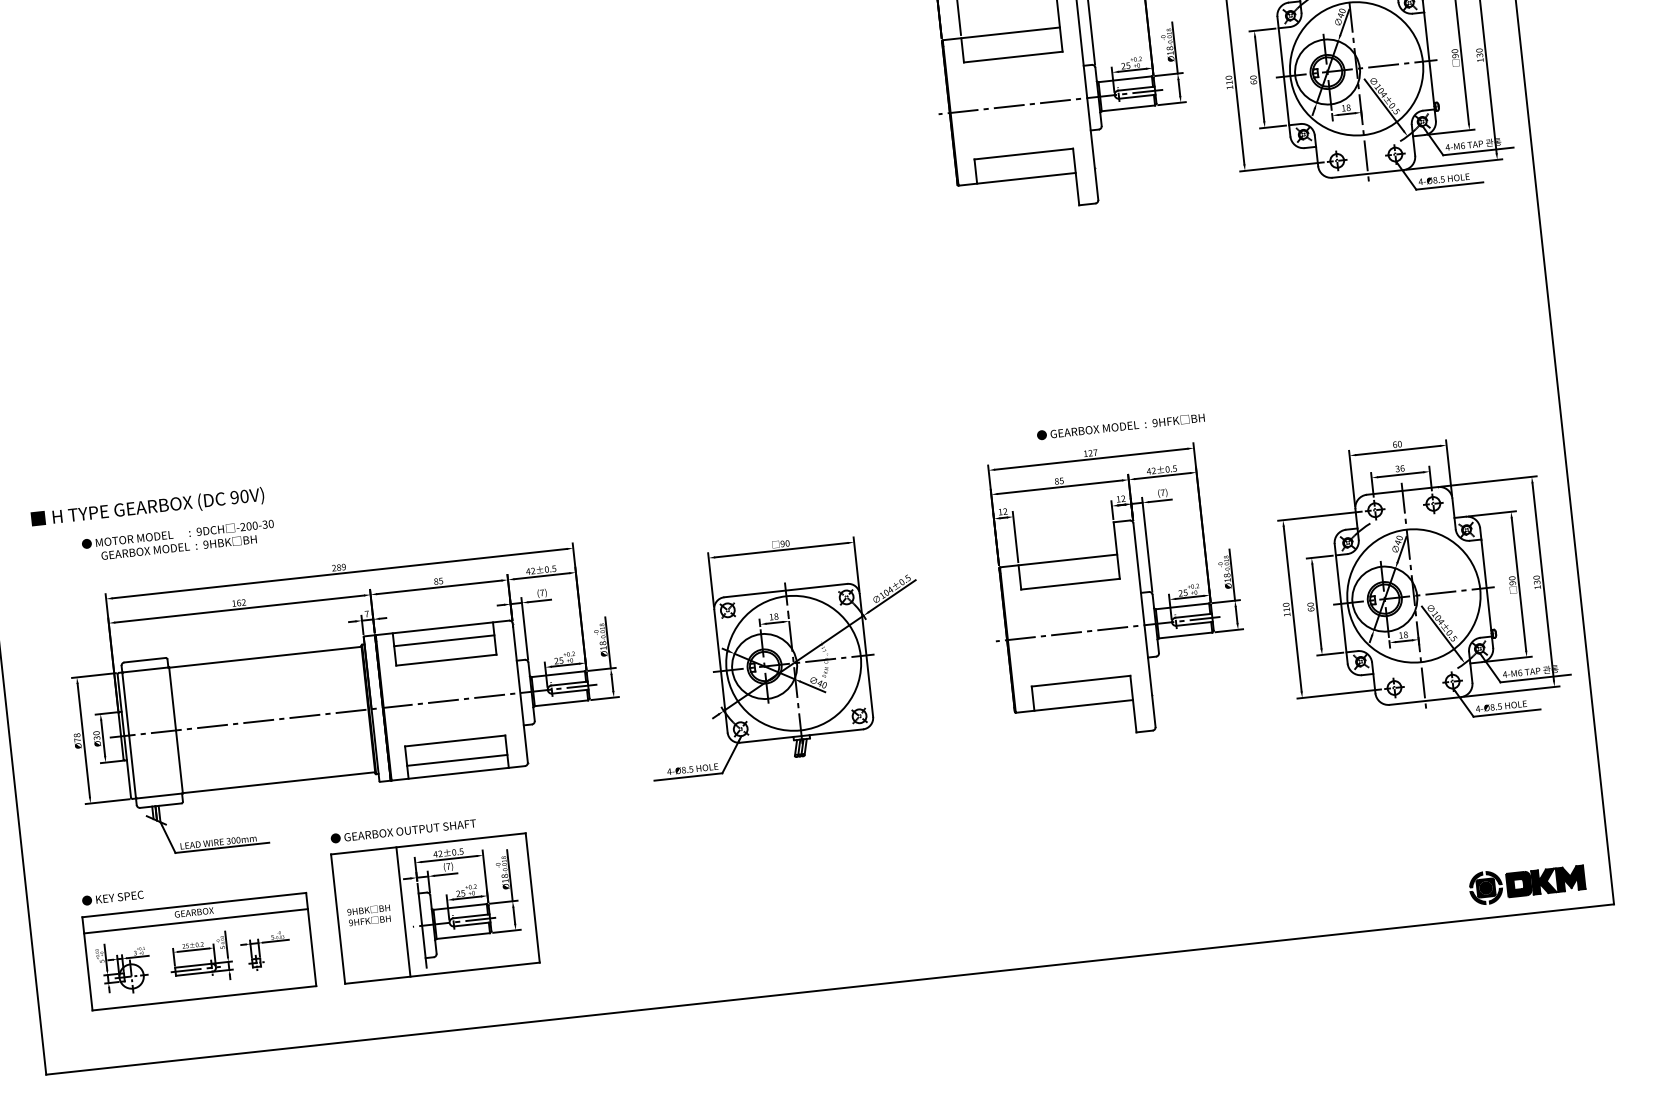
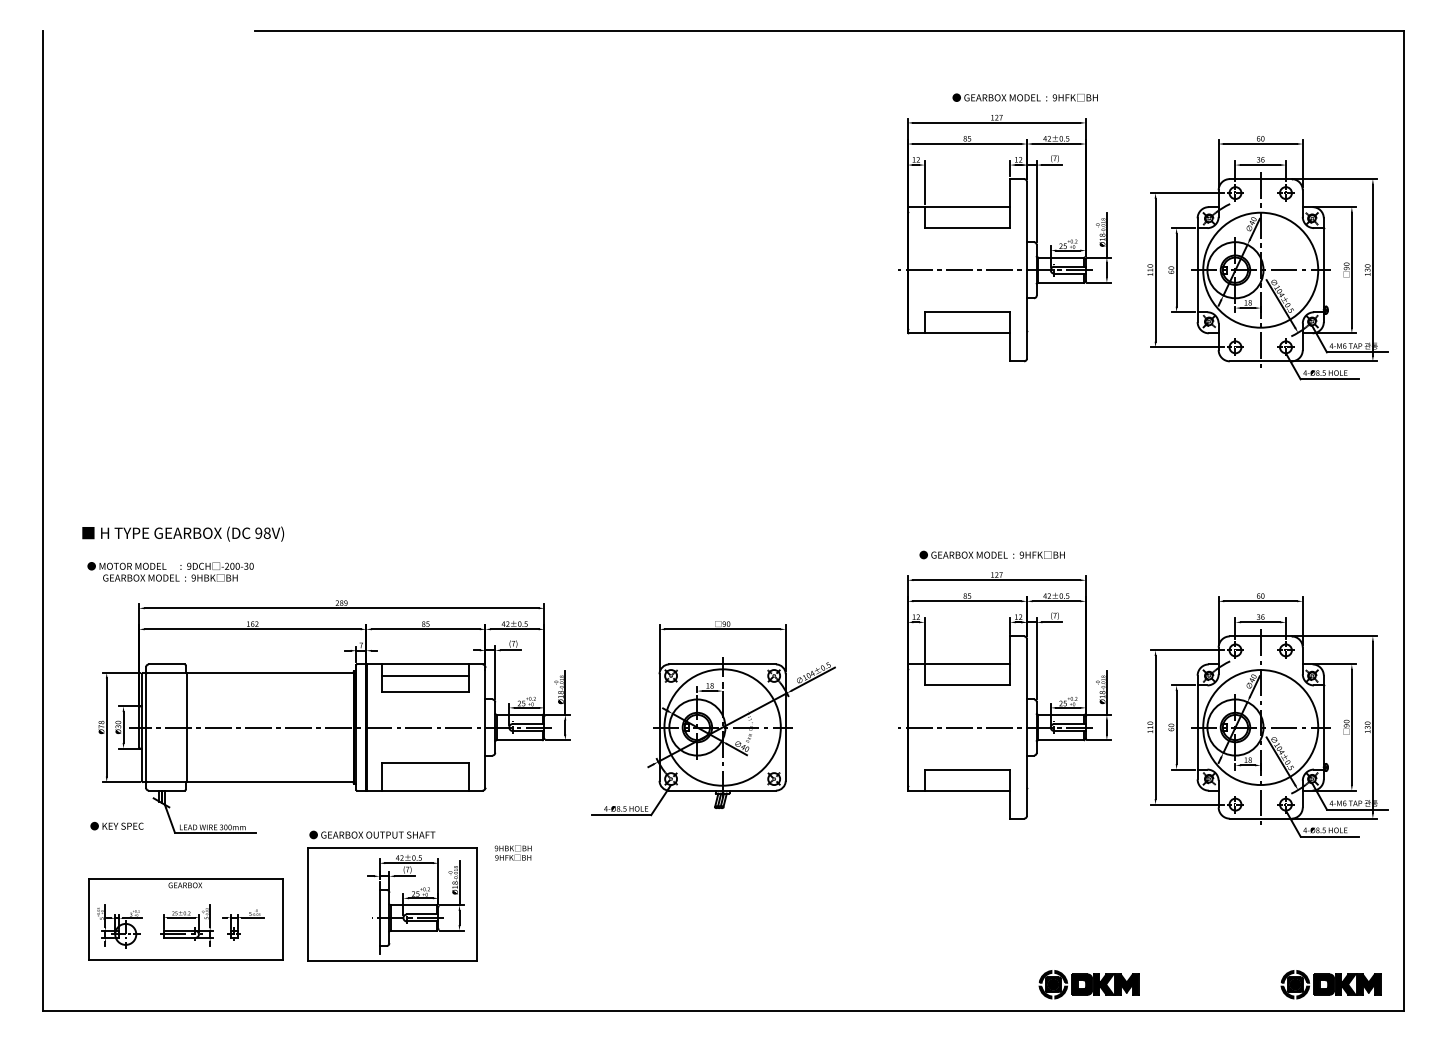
text: (1119, 426) -> (991, 554), moved
text: (243, 496) -> (266, 533), 90V) -> 98V)
text: (178, 540) -> (170, 571), moved
line: (456, 760) -> (424, 779), removed
text: (112, 897) -> (116, 825), moved
line: (403, 912) -> (364, 904), removed
part: (1247, 913) -> (1088, 984), added
text: (368, 914) -> (512, 852), moved
line: (196, 921) -> (186, 893), removed

